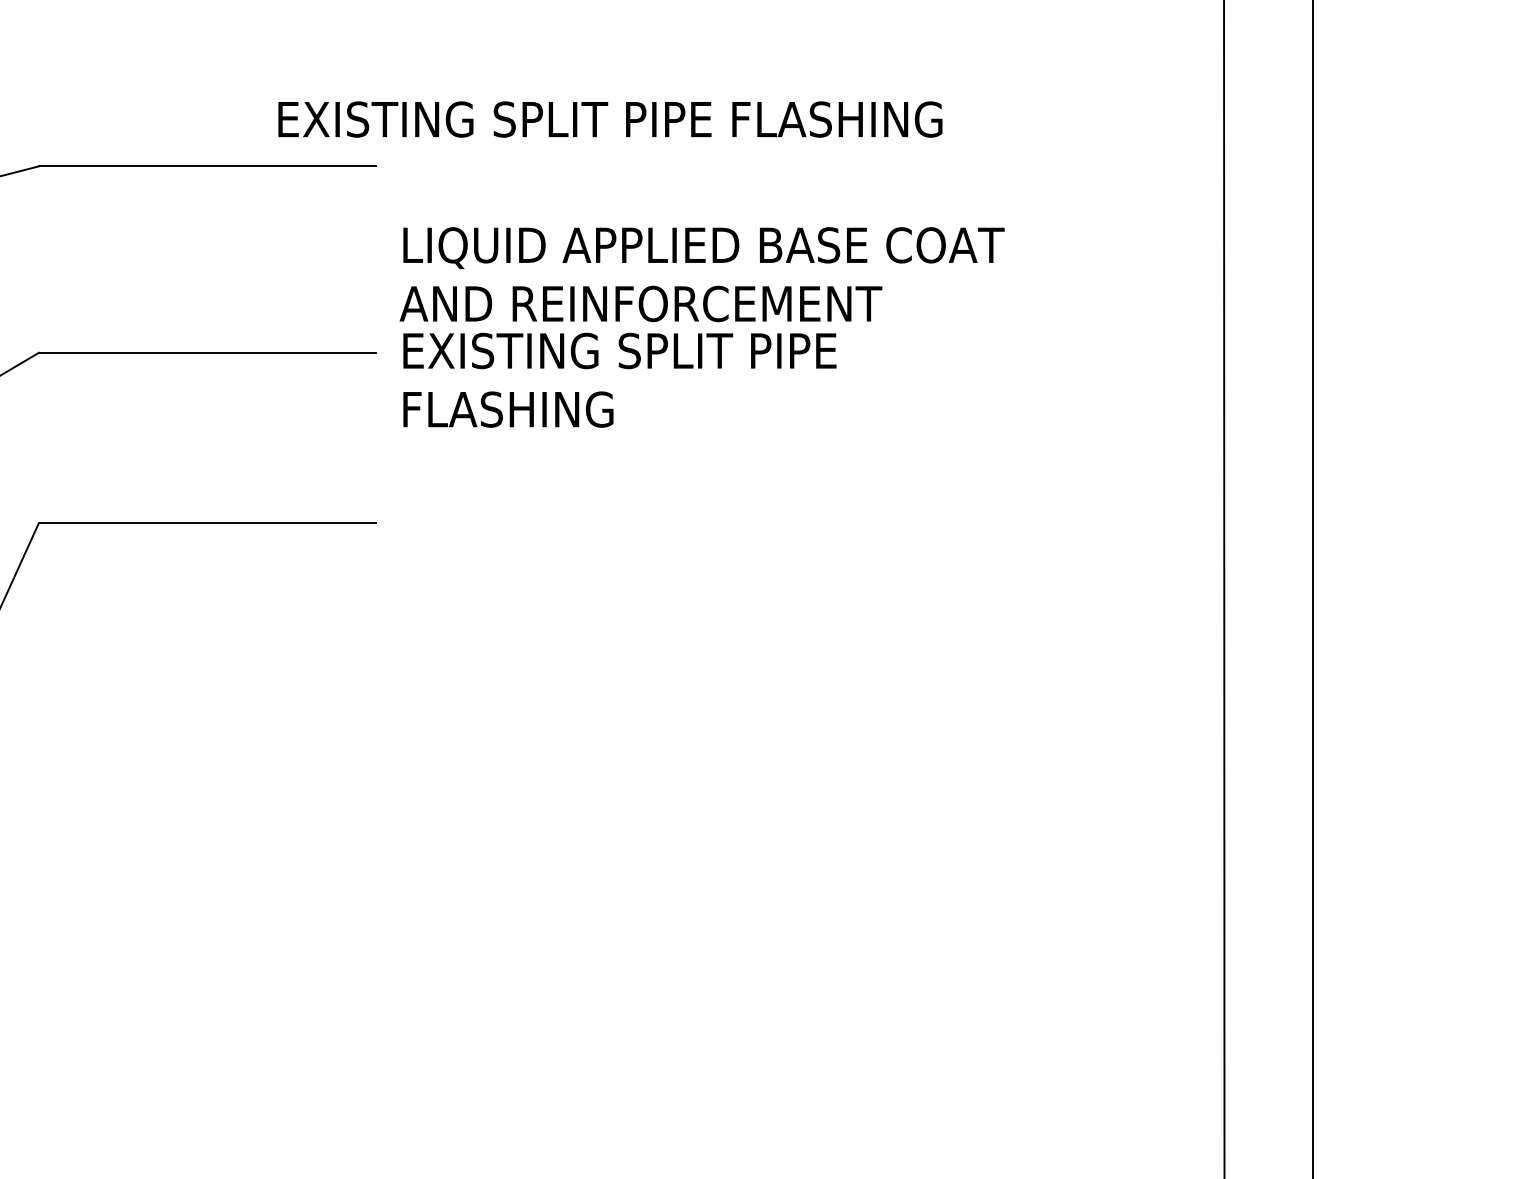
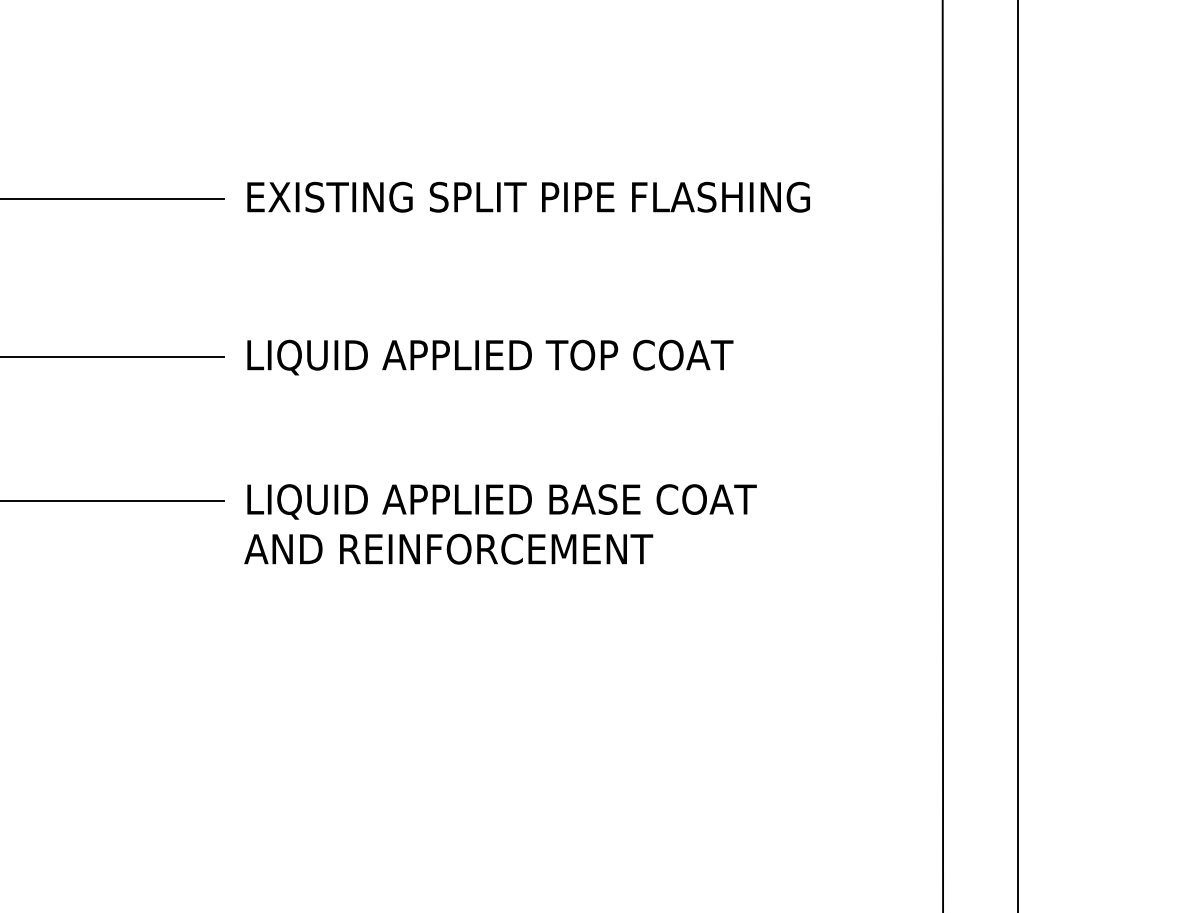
text: (610, 119) -> (528, 197), moved
text: (701, 274) -> (499, 524), moved
text: (689, 379) -> (489, 379), EXISTING SPLIT PIPE FLASHING -> LIQUID APPLIED TOP COAT

